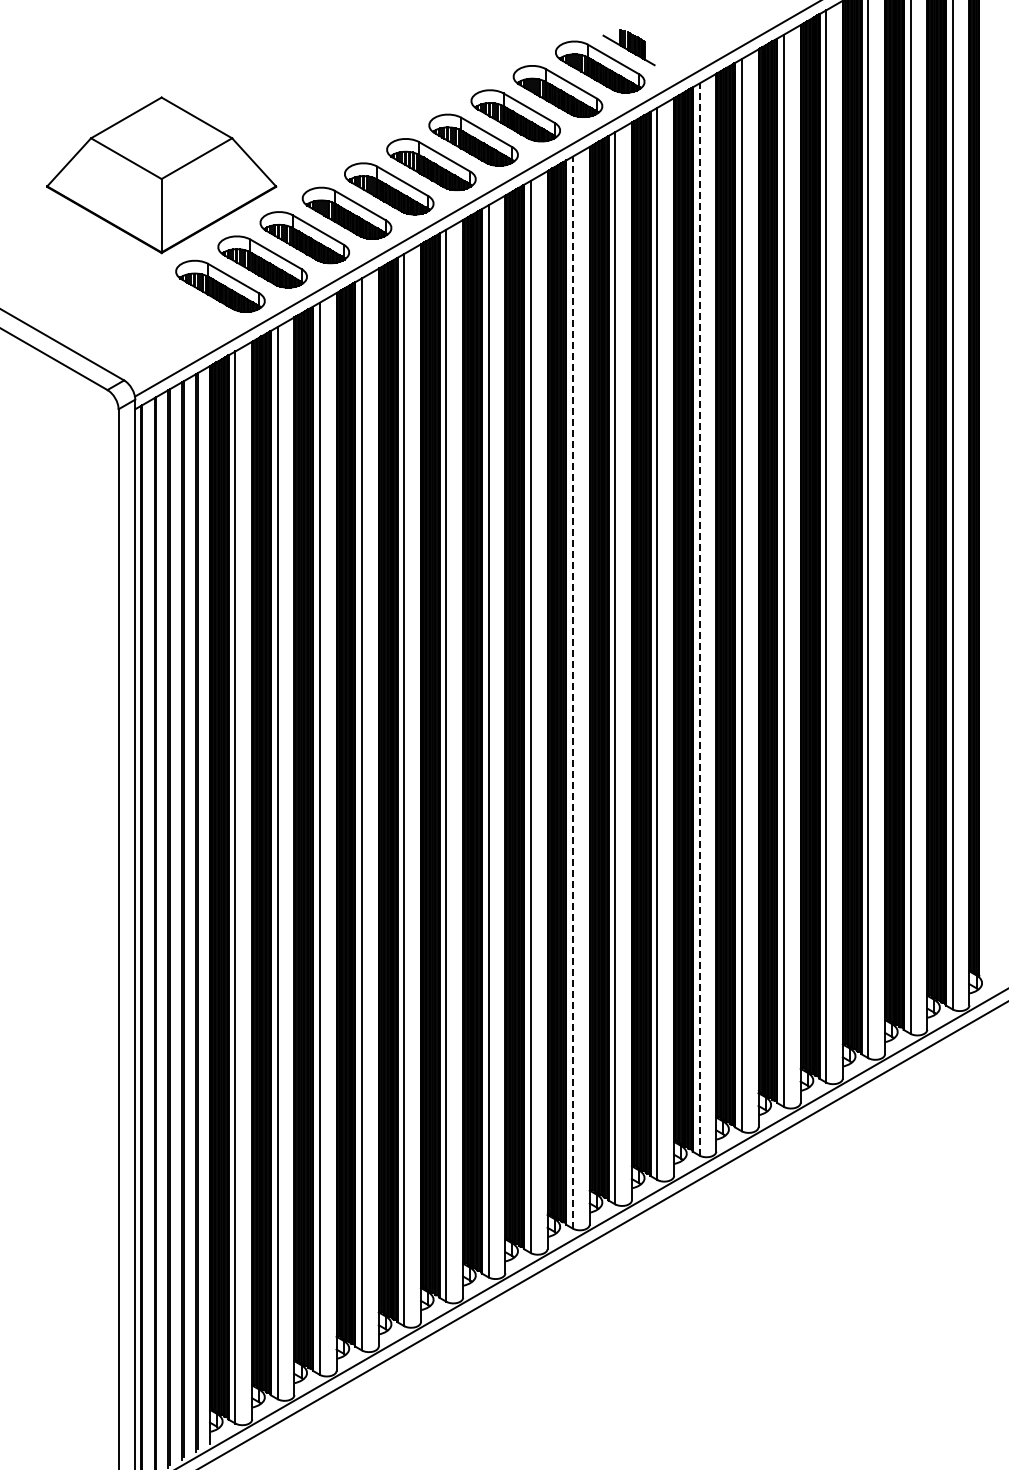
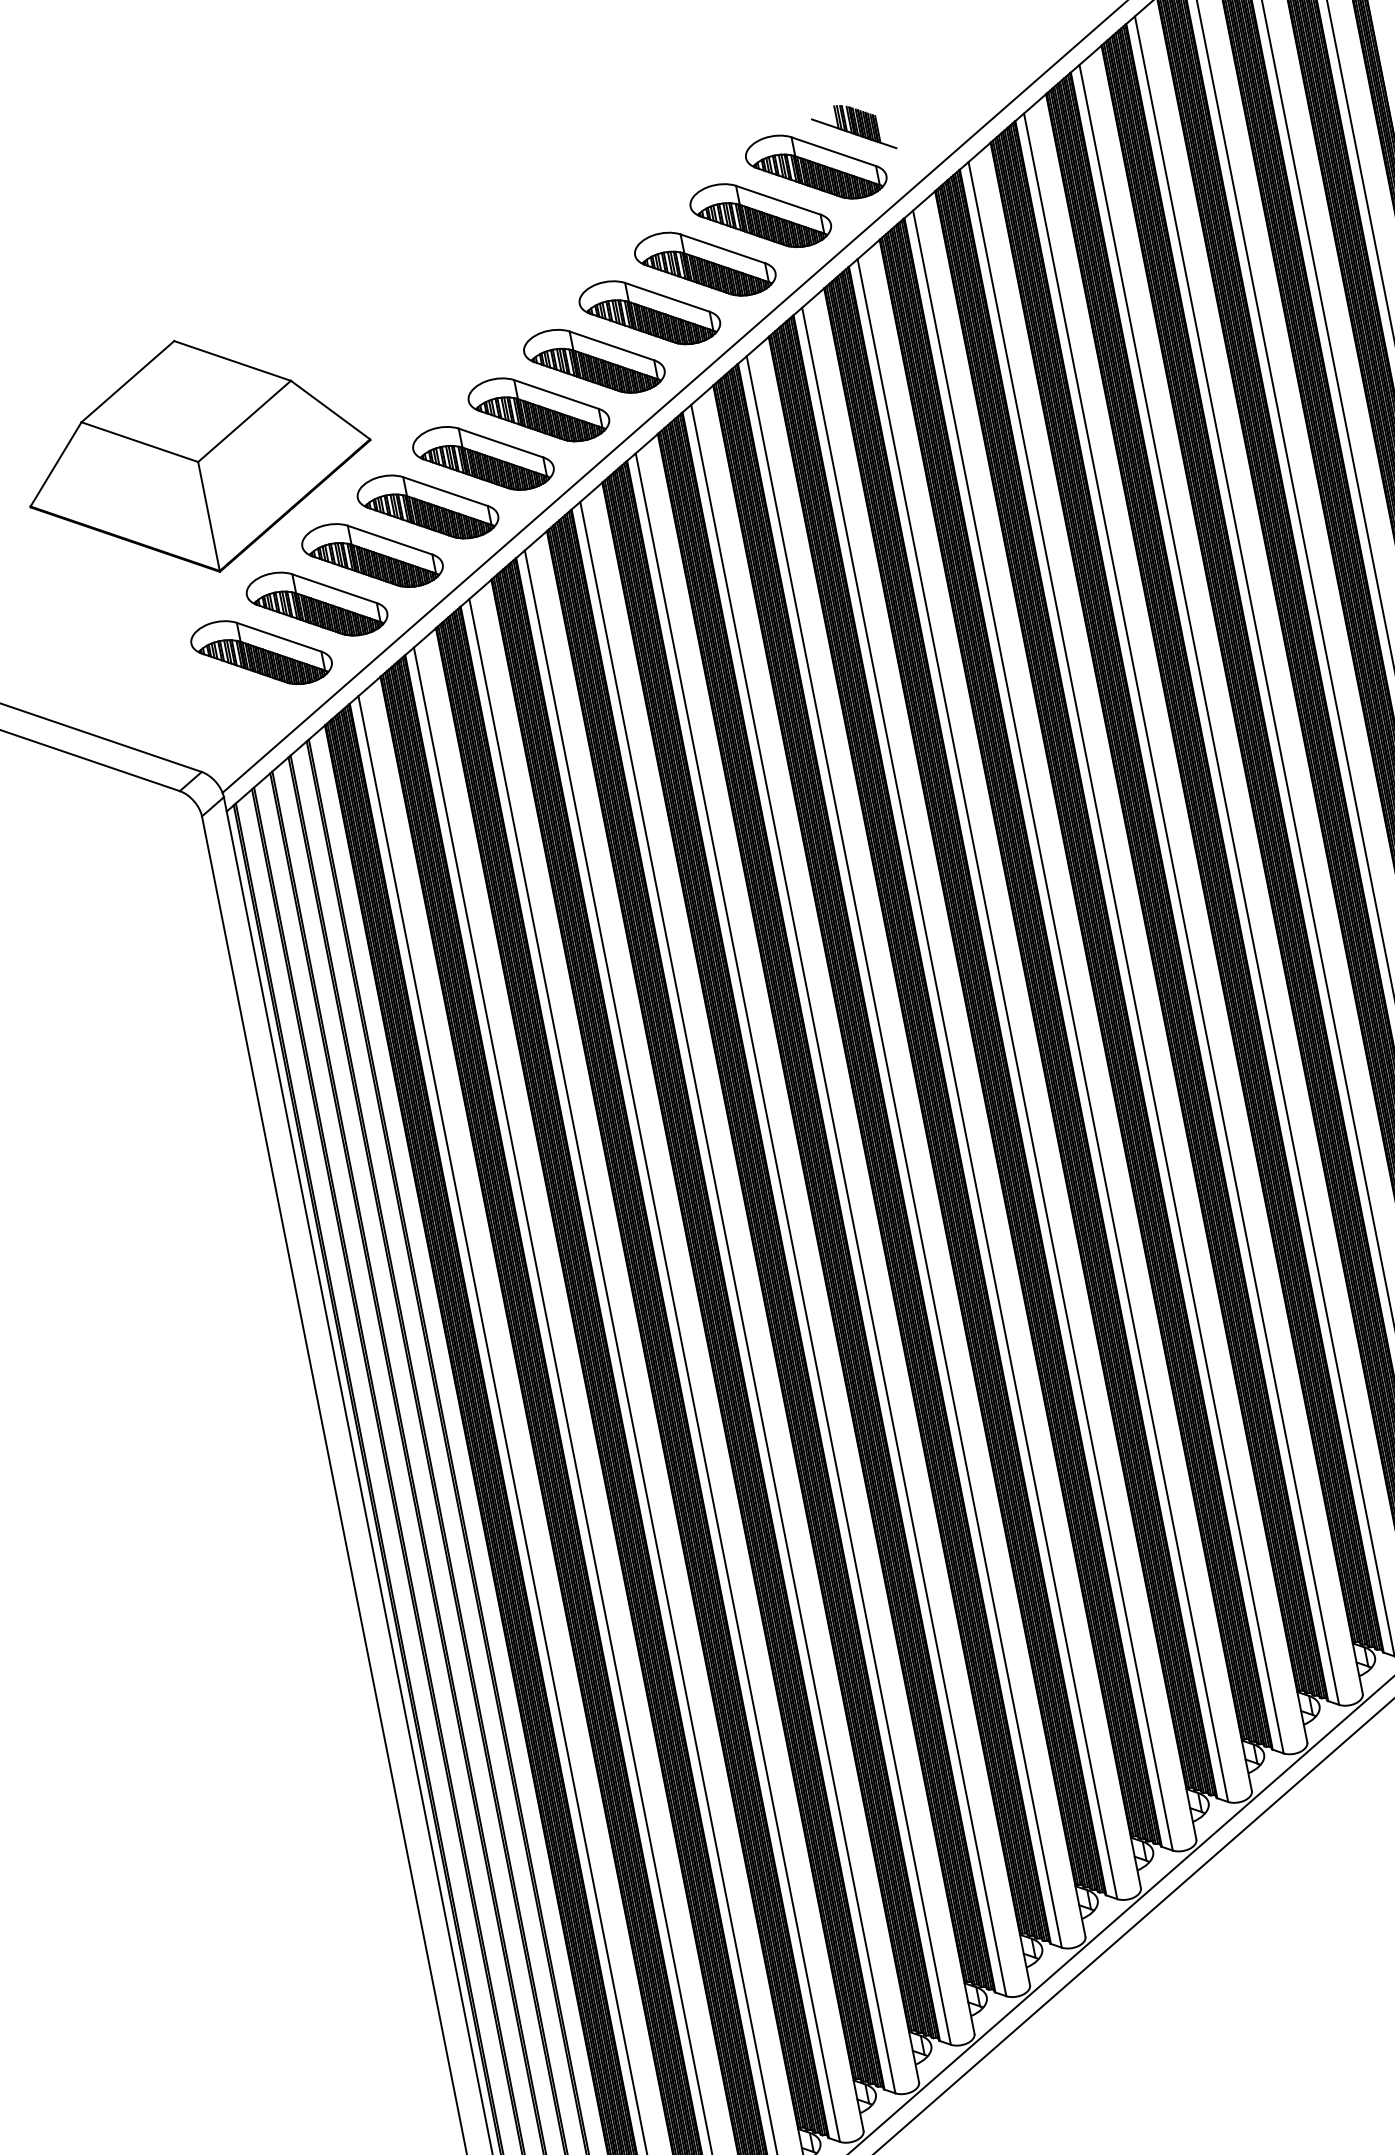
part: (178, 310) -> (261, 652), added
line: (699, 619) -> (1125, 957), dashed -> solid
line: (573, 692) -> (960, 1103), dashed -> solid

